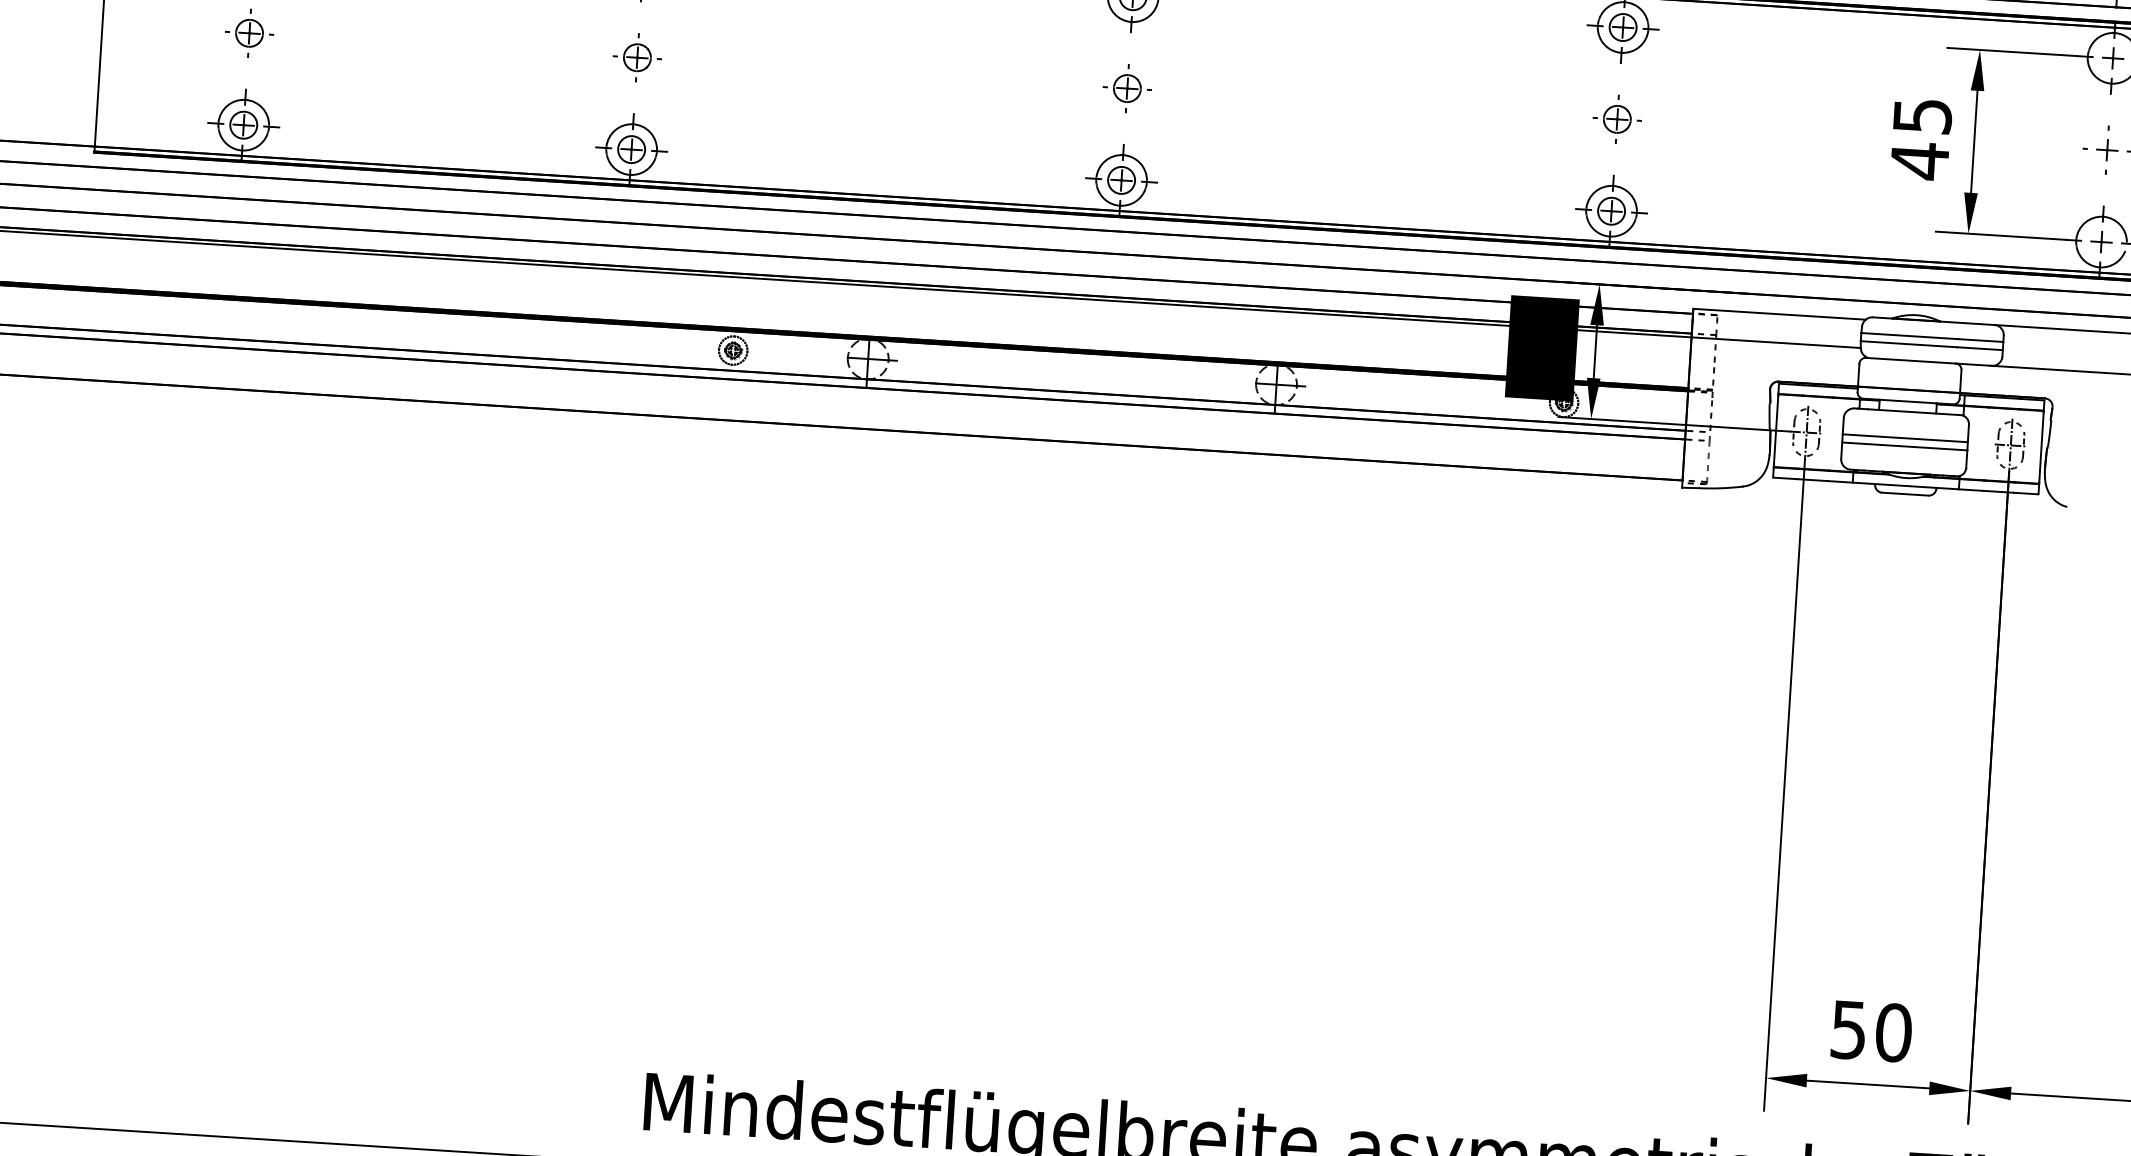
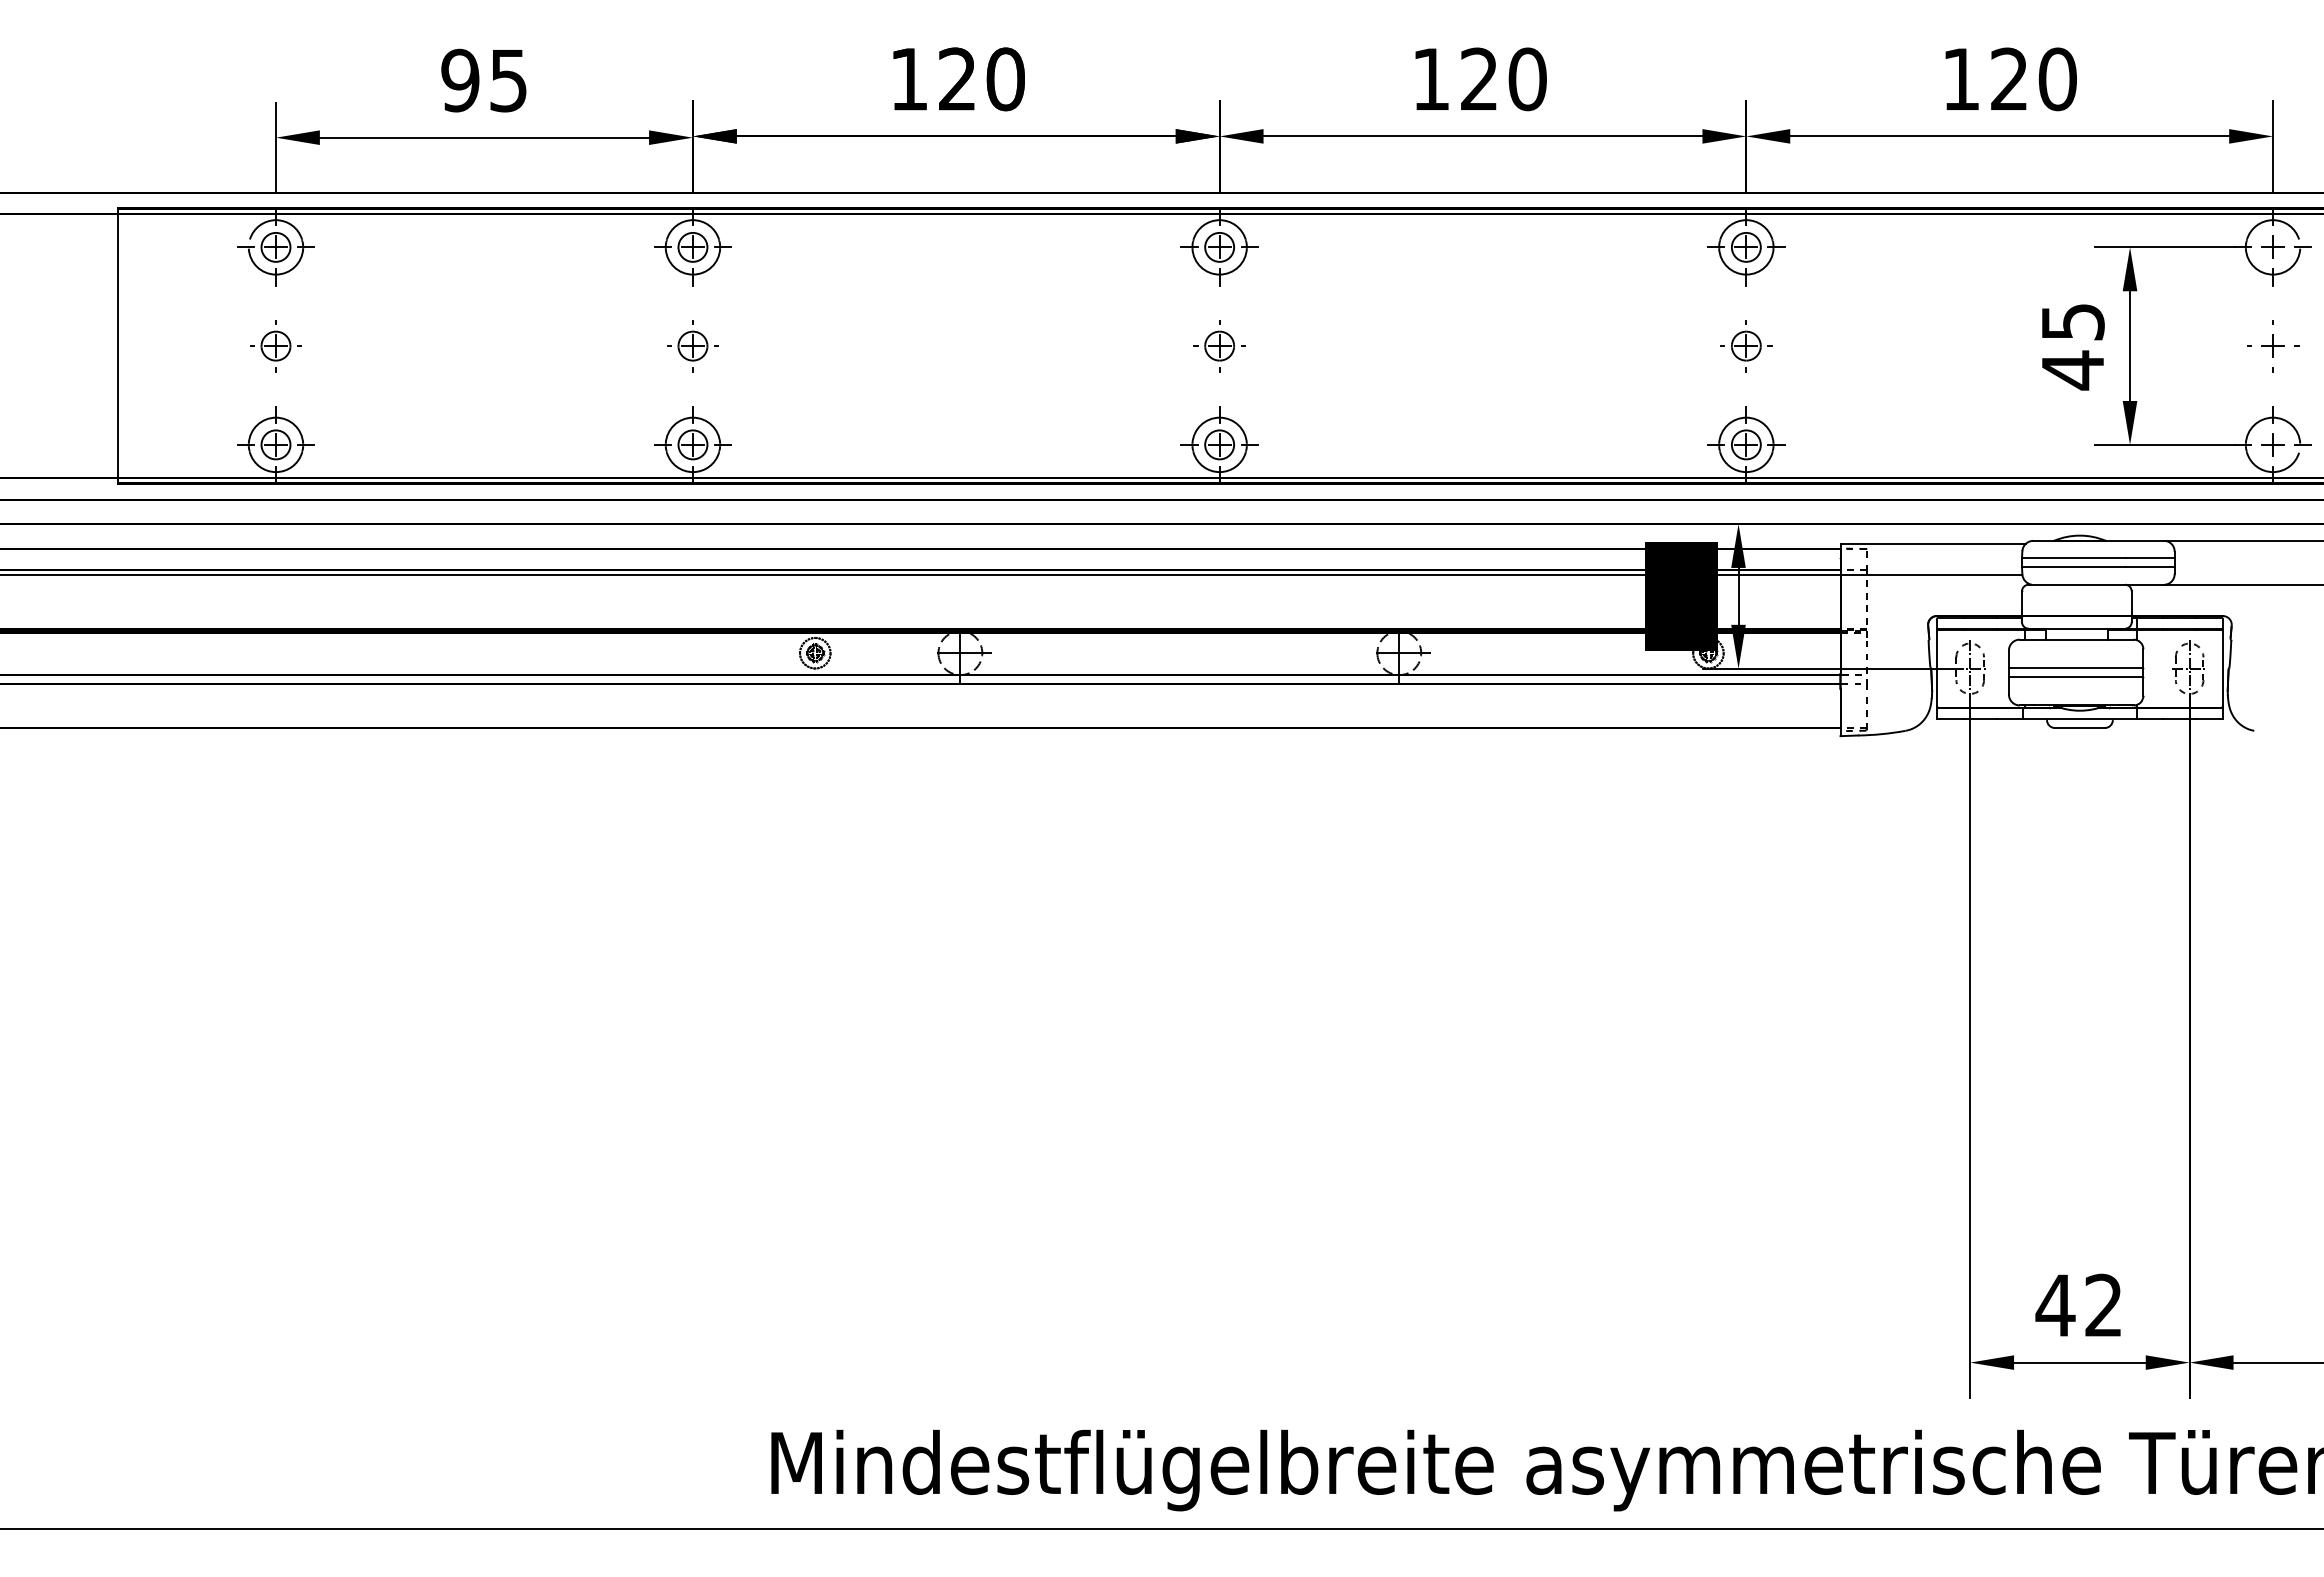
text: (1871, 1031) -> (2079, 1305), 50 -> 42

